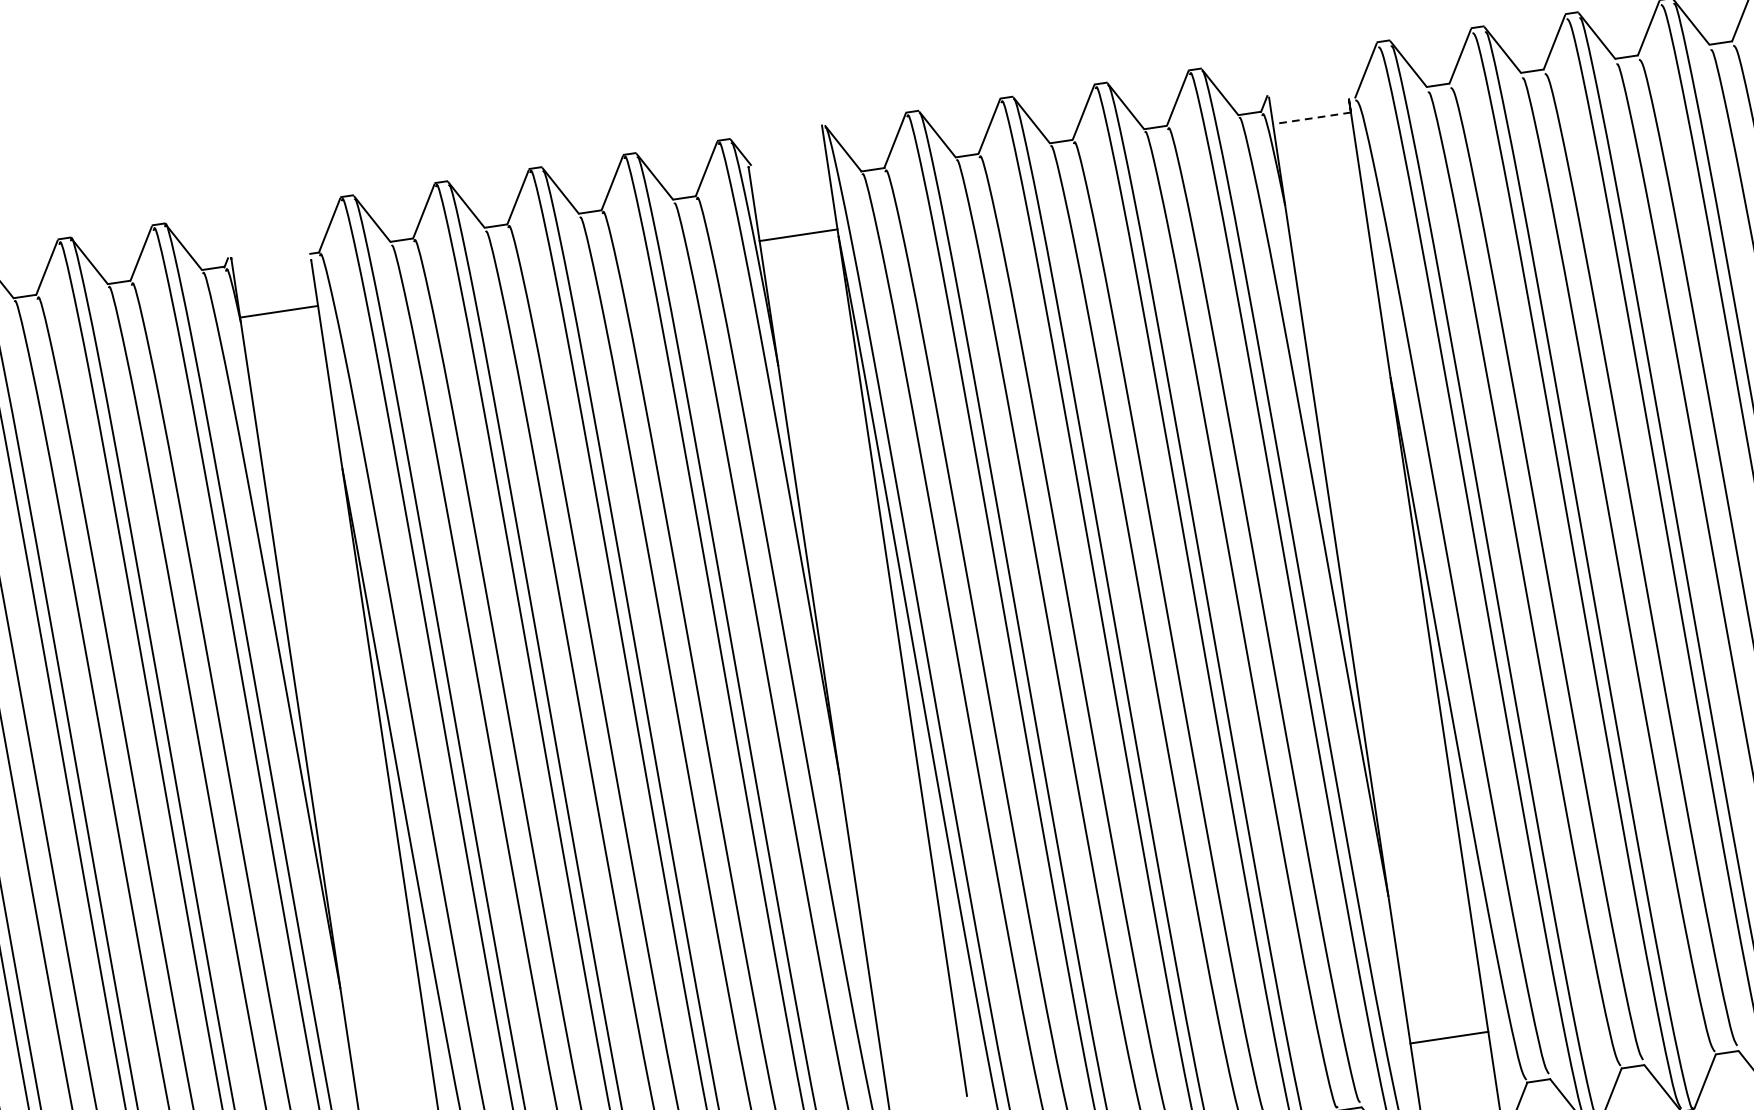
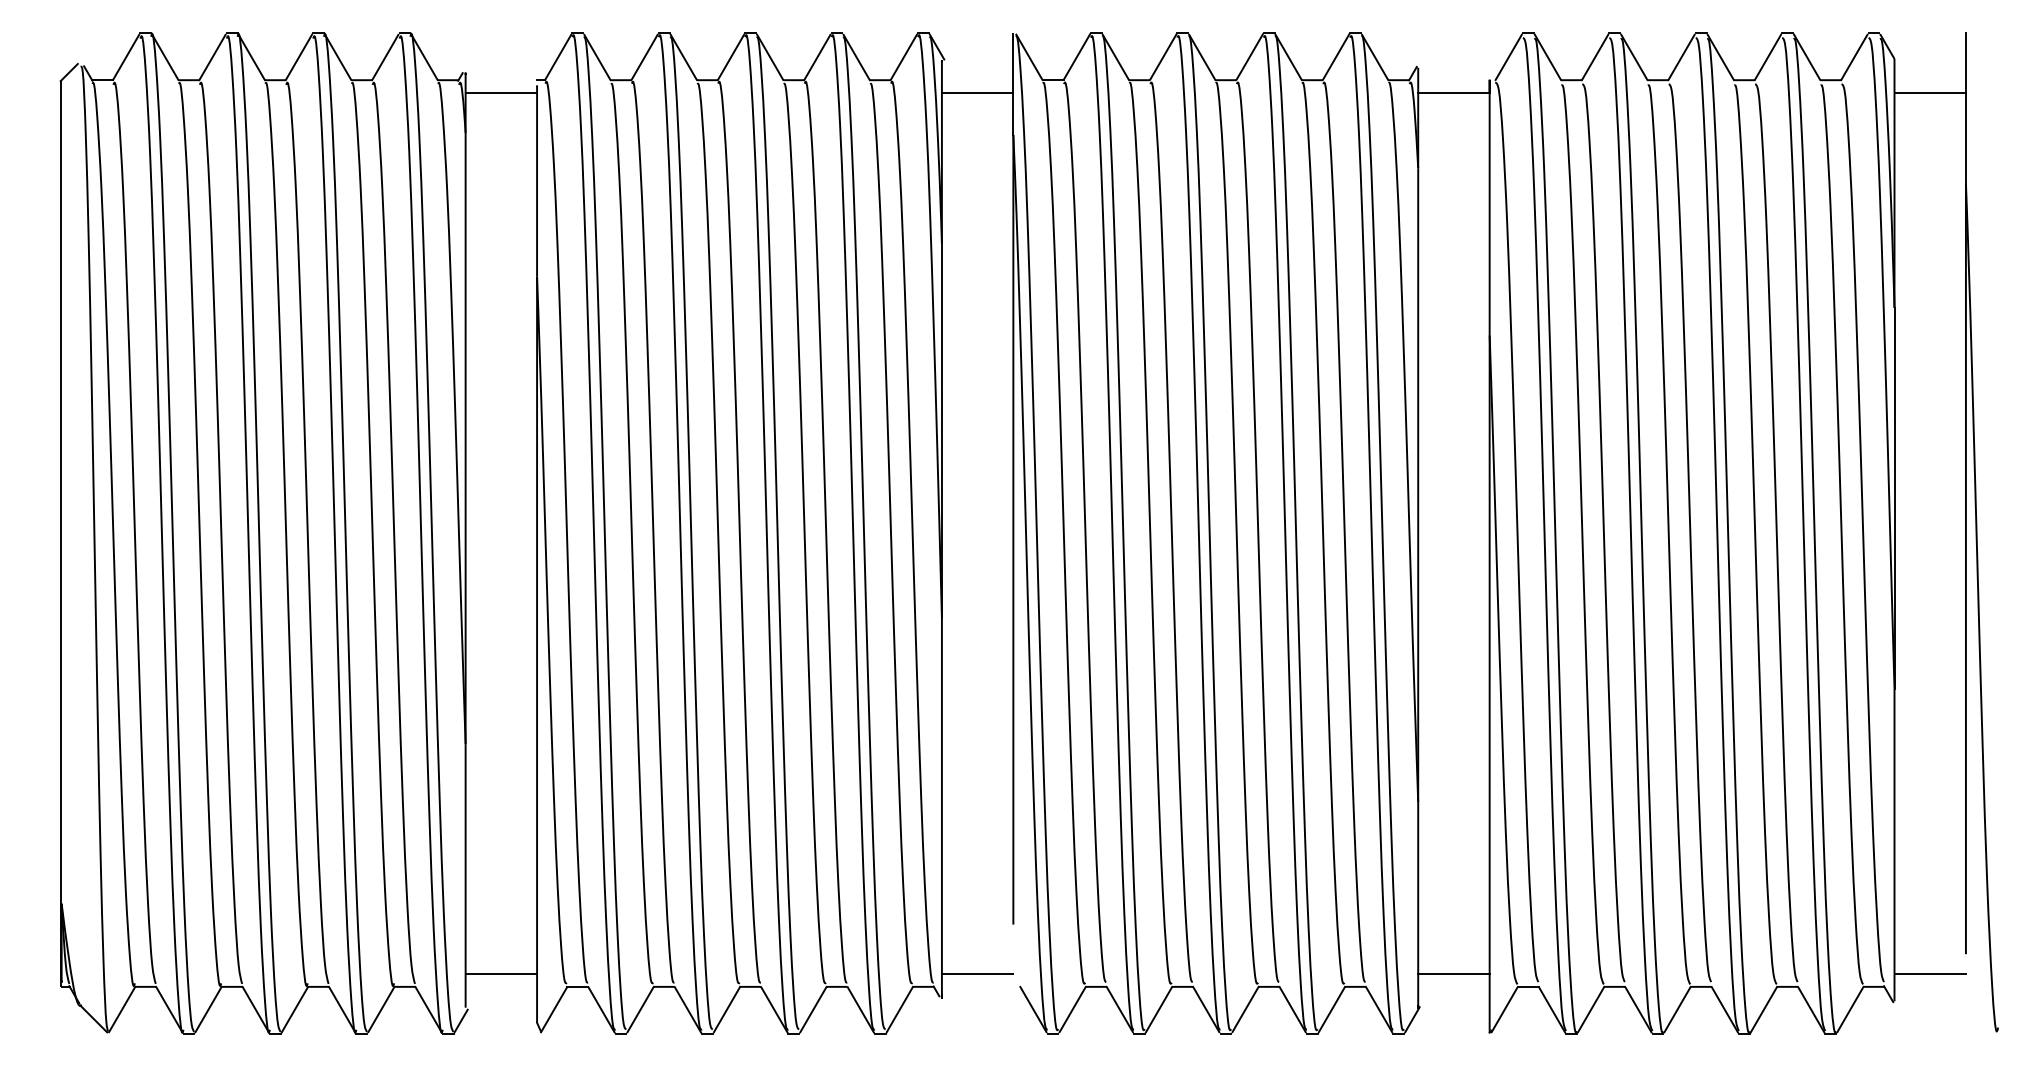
line: (1311, 117) -> (1453, 92), dashed -> solid
line: (798, 234) -> (977, 92), moved
line: (279, 311) -> (501, 92), moved
line: (1448, 1038) -> (1453, 974), moved

